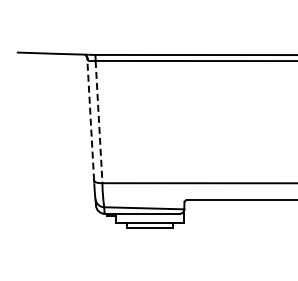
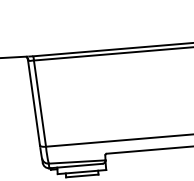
line: (90, 119) -> (33, 102), dashed -> solid
line: (99, 122) -> (40, 103), dashed -> solid

